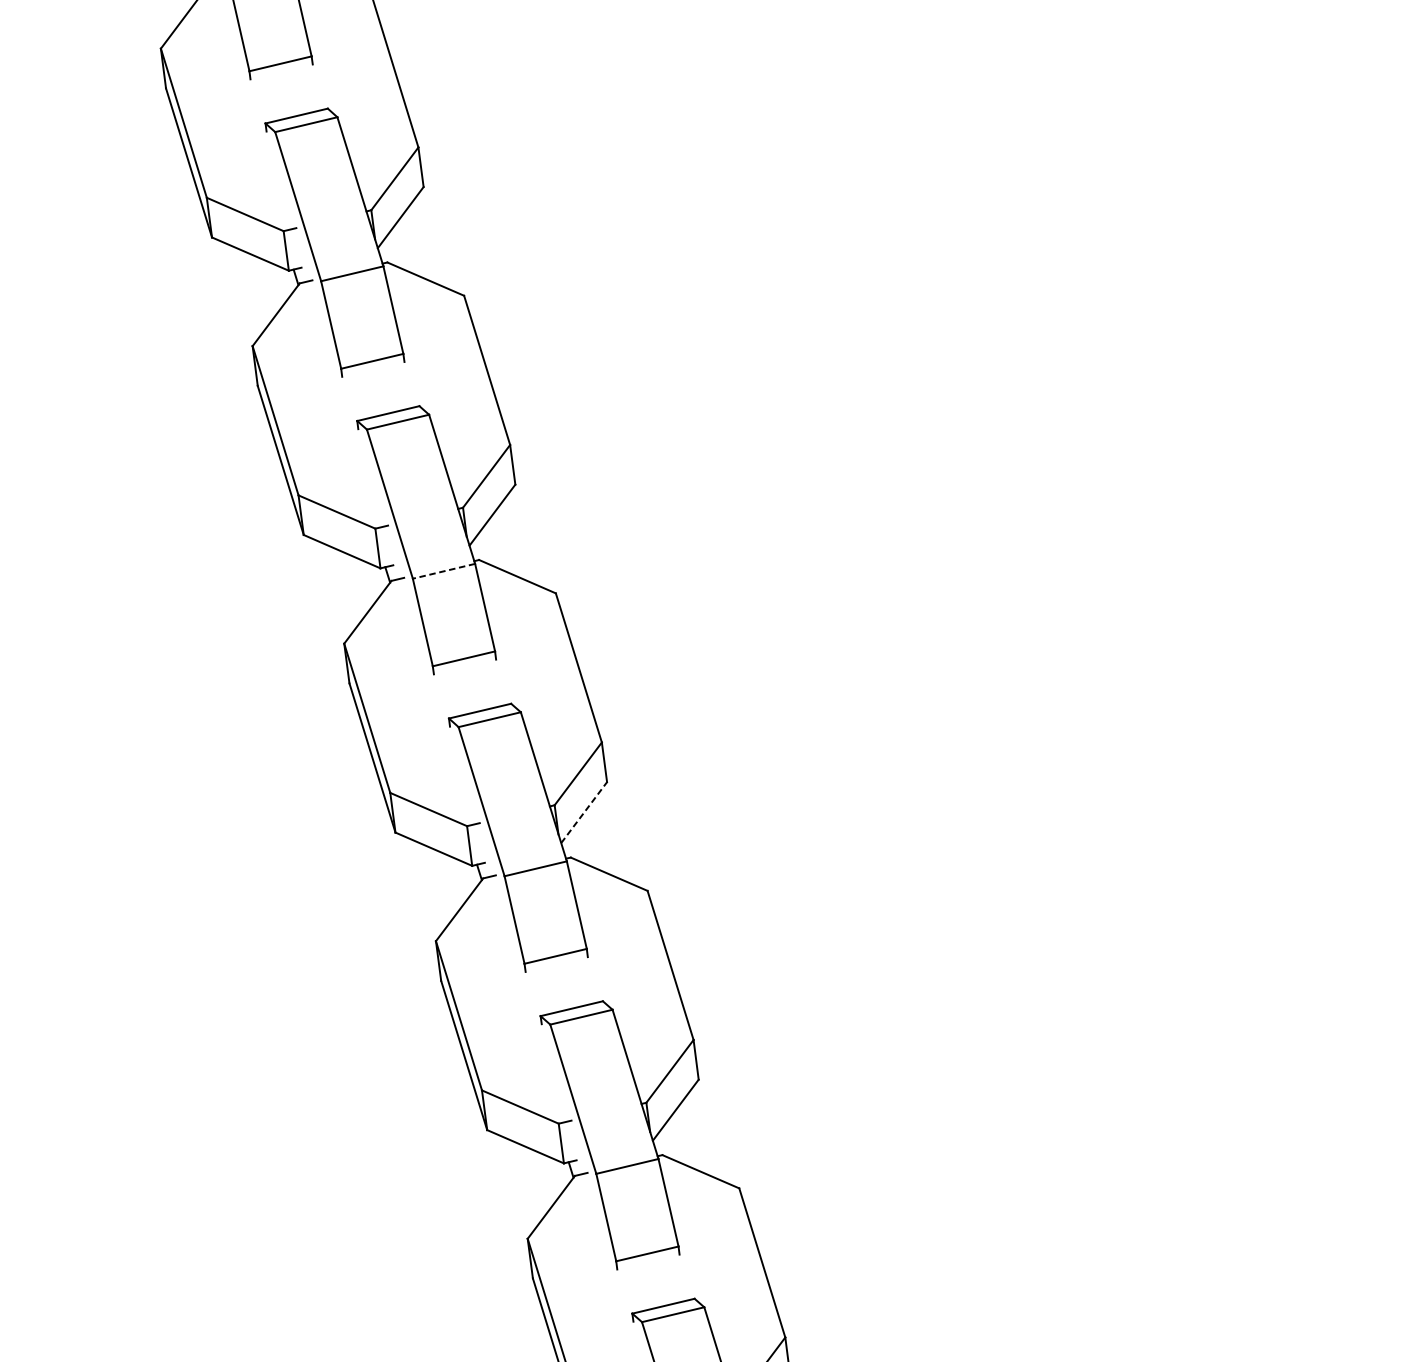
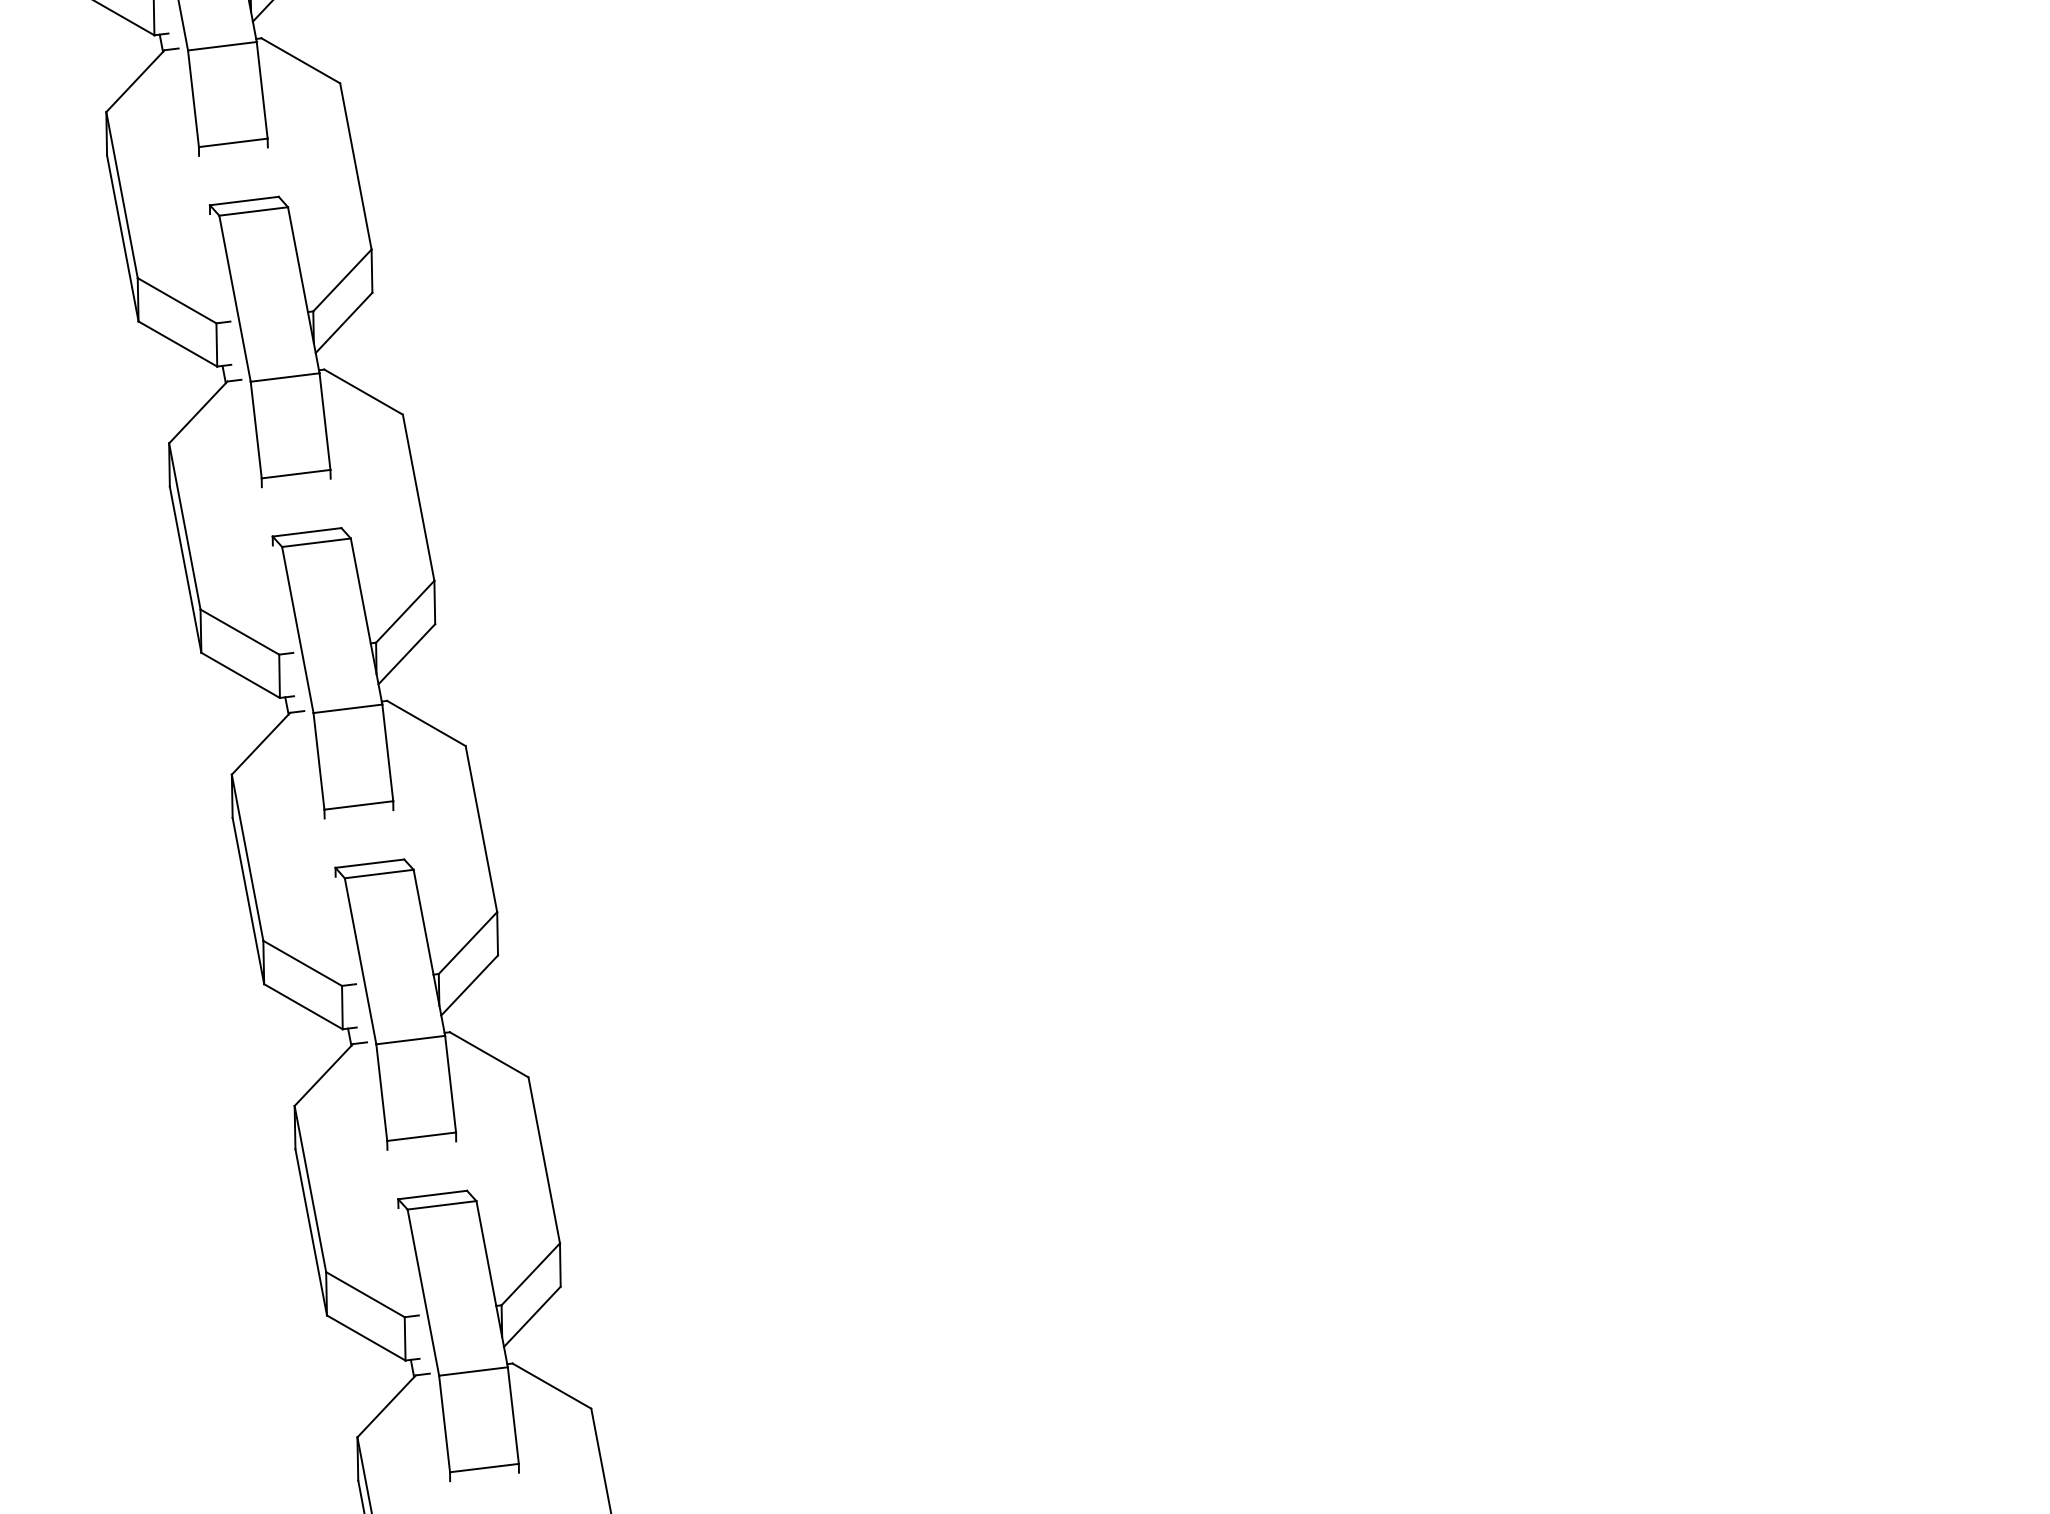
line: (443, 571) -> (347, 708), dashed -> solid
line: (584, 812) -> (469, 985), dashed -> solid

